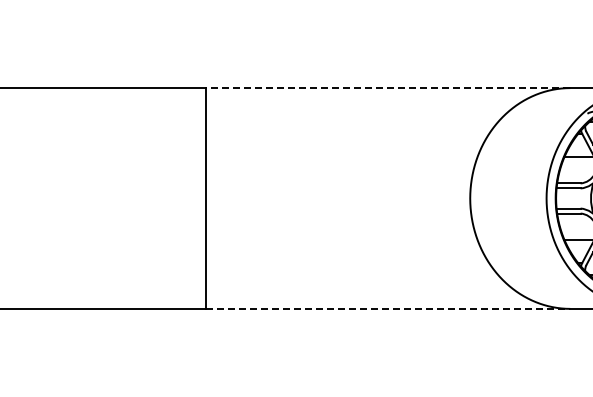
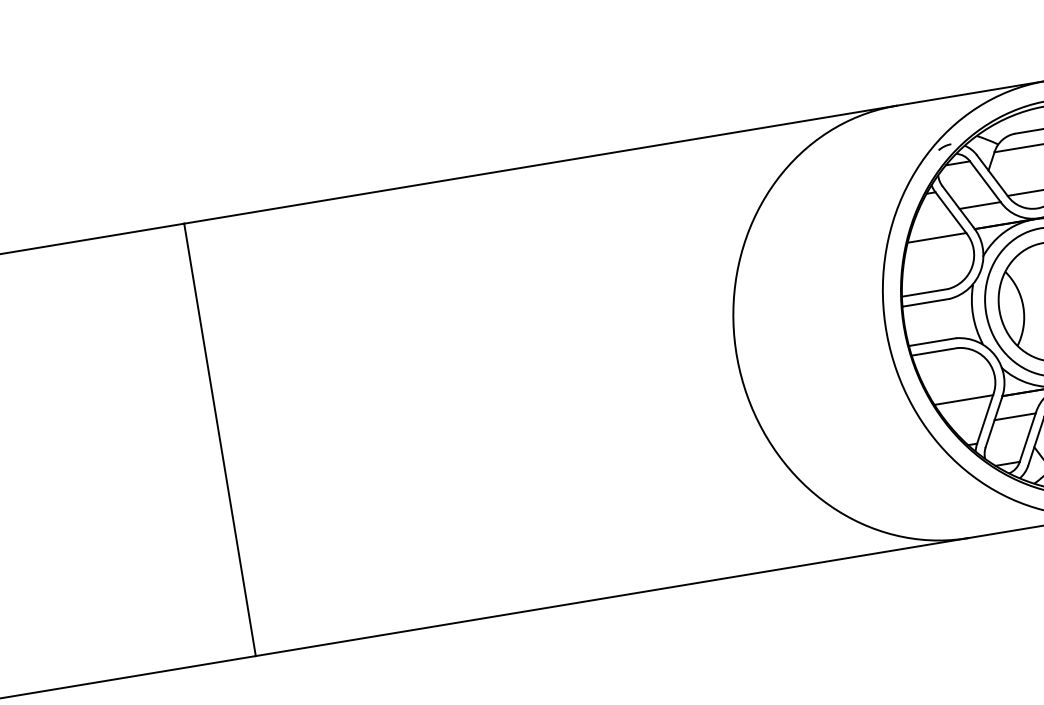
line: (388, 88) -> (540, 165), dashed -> solid
line: (388, 308) -> (612, 596), dashed -> solid

